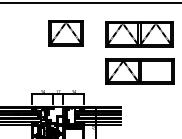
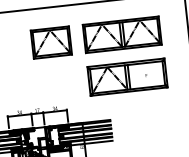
part: (65, 33) -> (50, 43), moved

